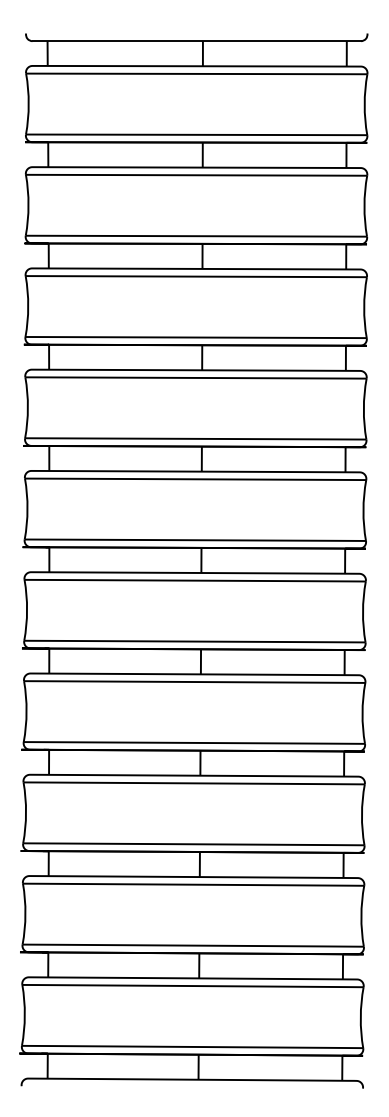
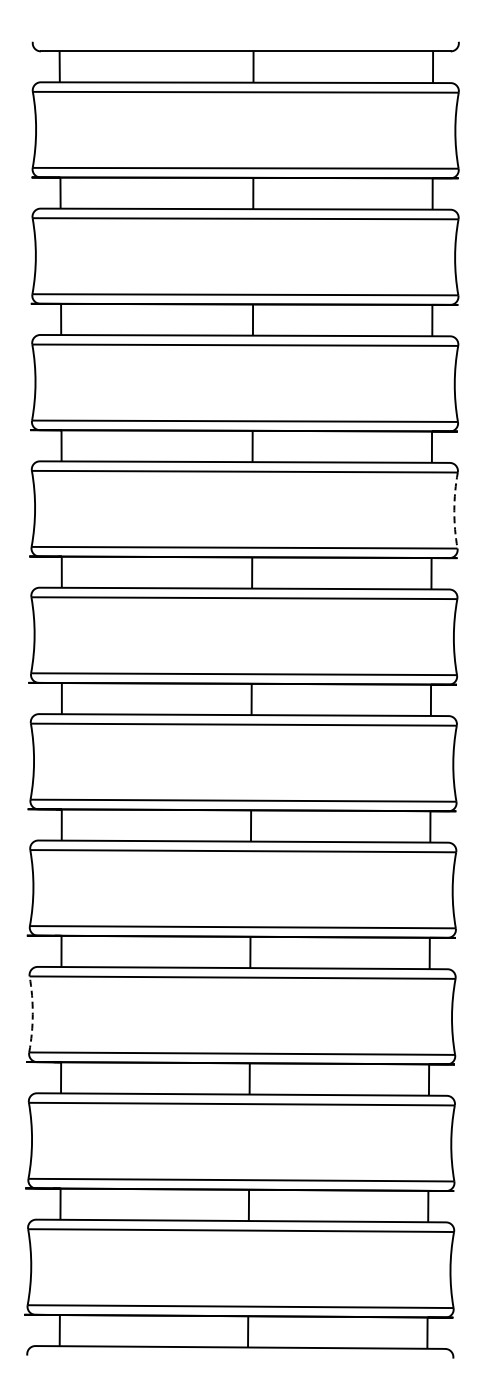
arc: (363, 409) -> (454, 510), solid -> dashed
arc: (25, 812) -> (32, 1014), solid -> dashed

